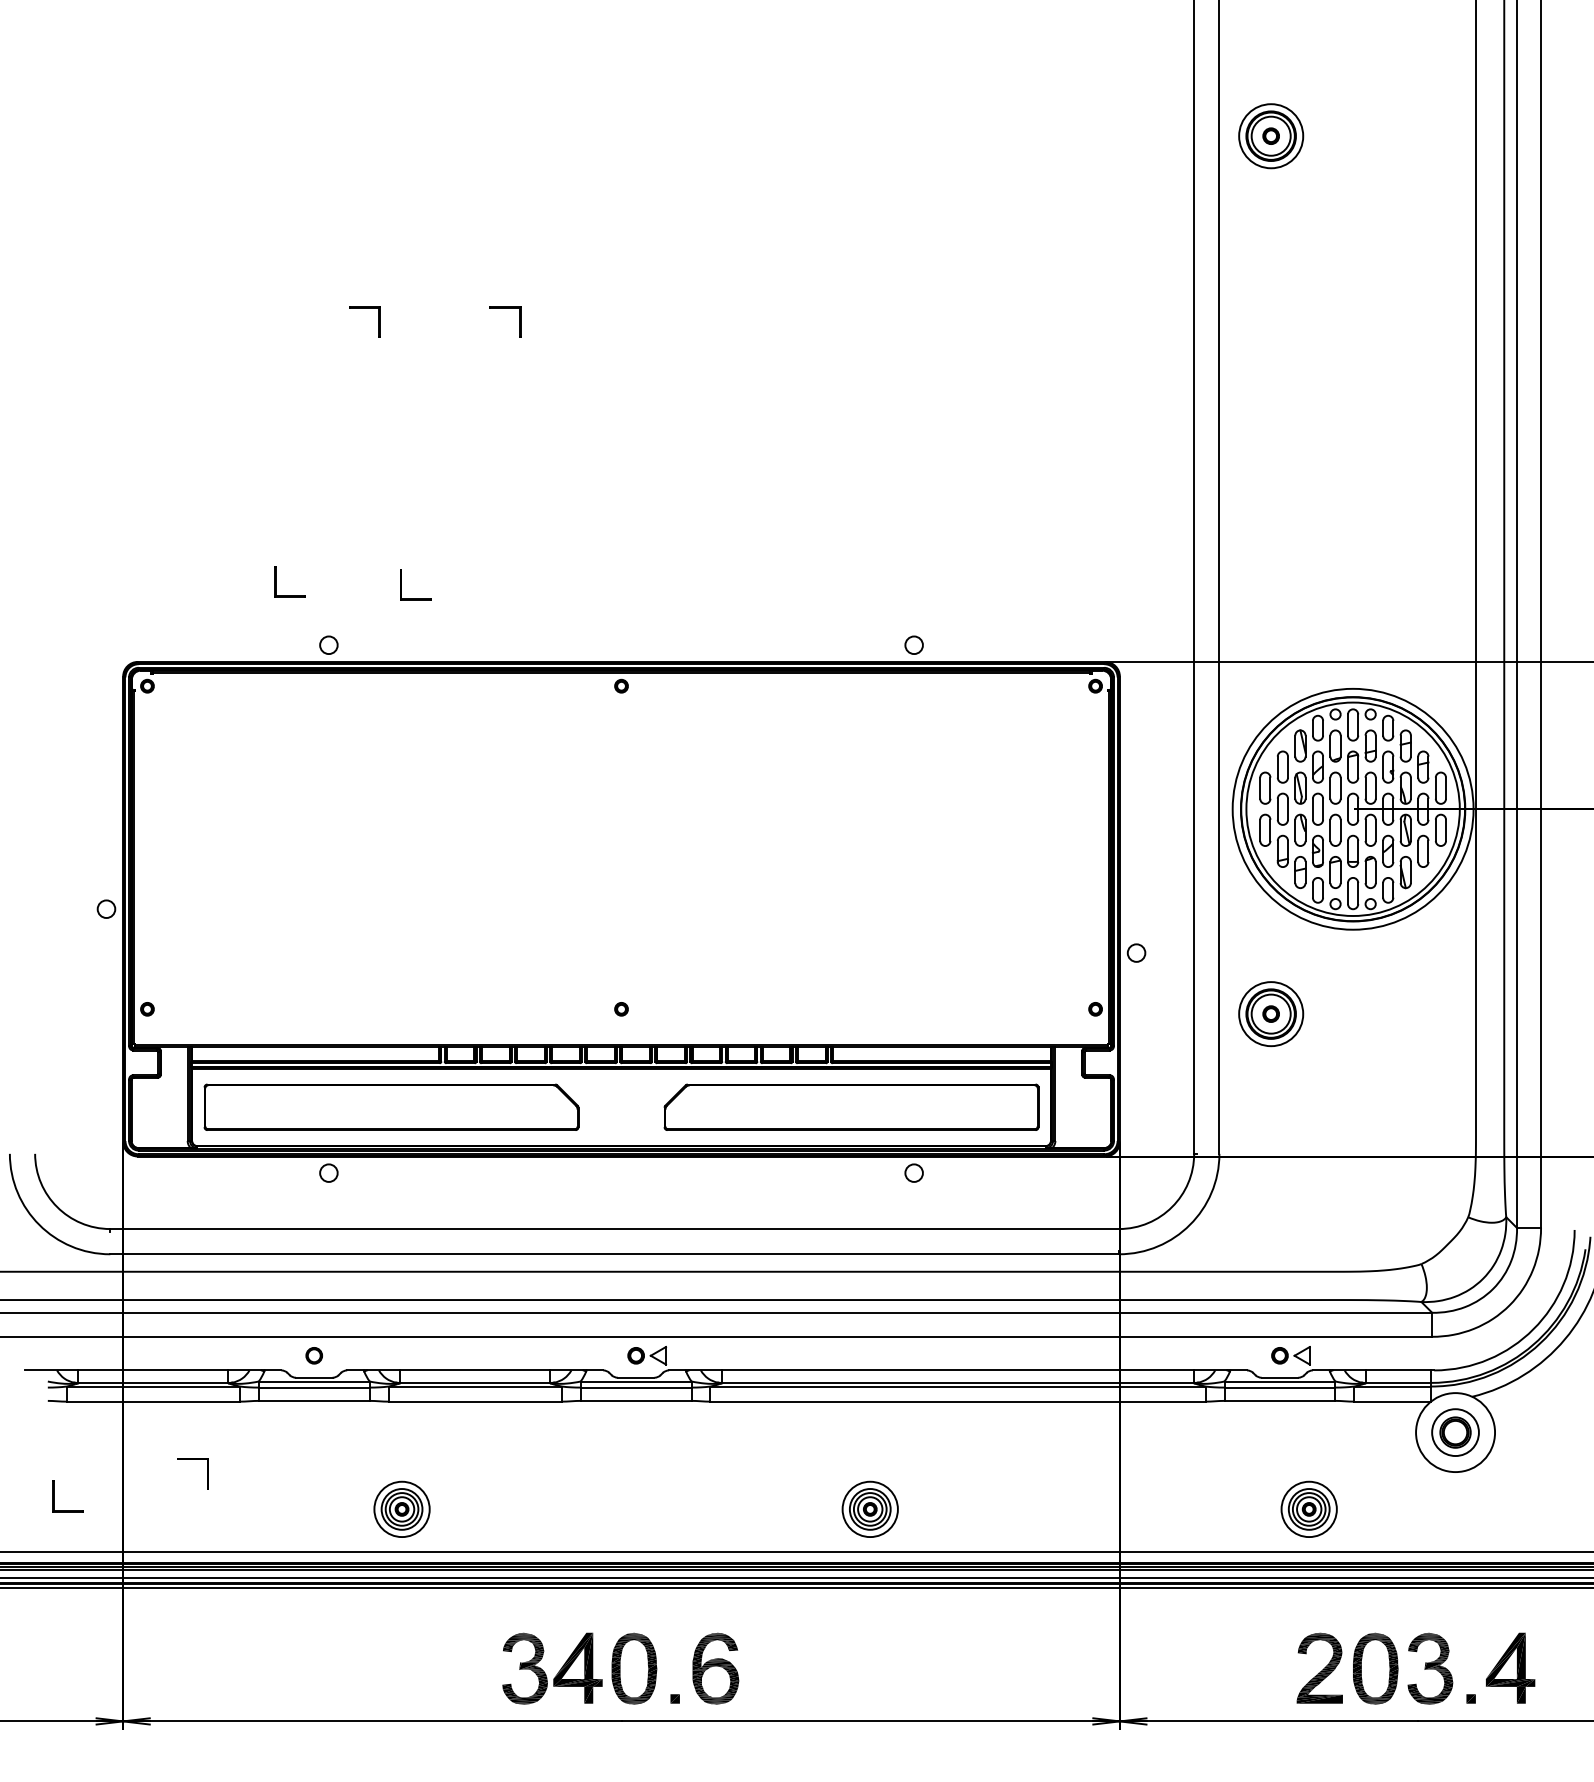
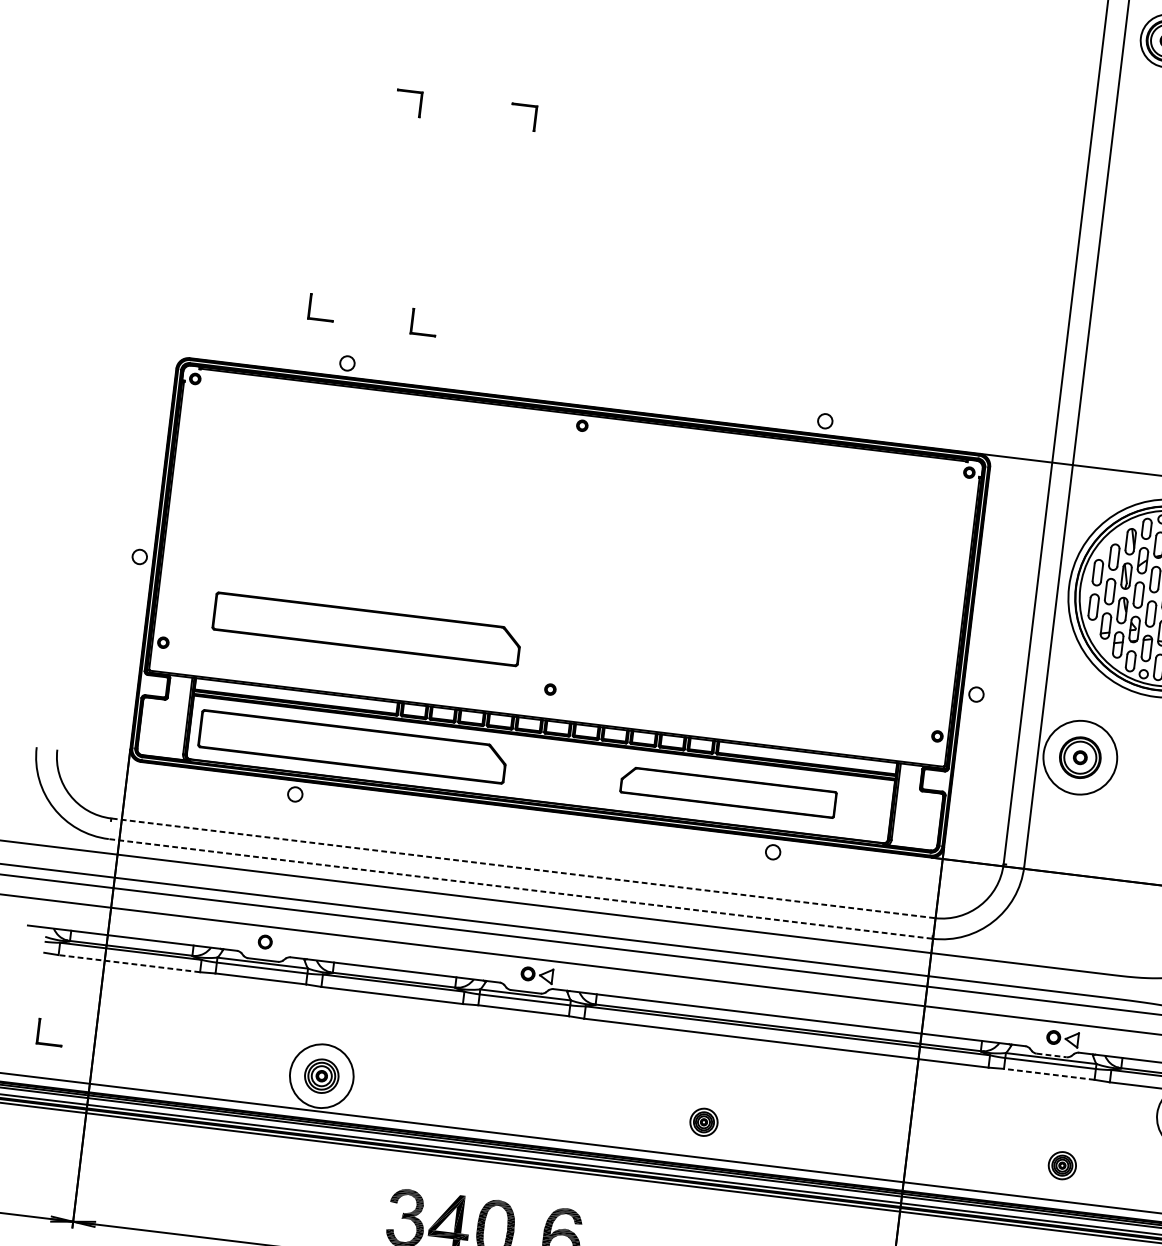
part: (391, 962) -> (367, 628), added
circle: (1271, 1014) -> (1080, 758), size x1.4
part: (851, 1106) -> (728, 791), size x0.7
line: (614, 1229) -> (522, 868), solid -> dashed
line: (614, 1254) -> (520, 889), solid -> dashed
line: (1280, 1377) -> (1052, 1055), solid -> dashed
line: (1279, 1400) -> (1048, 1073), solid -> dashed
line: (153, 1401) -> (129, 963), solid -> dashed
part: (192, 1459) -> (155, 1014), removed
part: (869, 1508) -> (703, 1121), size x0.6
part: (1308, 1508) -> (1061, 1165), size x0.6
circle: (401, 1509) -> (321, 1076), size x1.4

